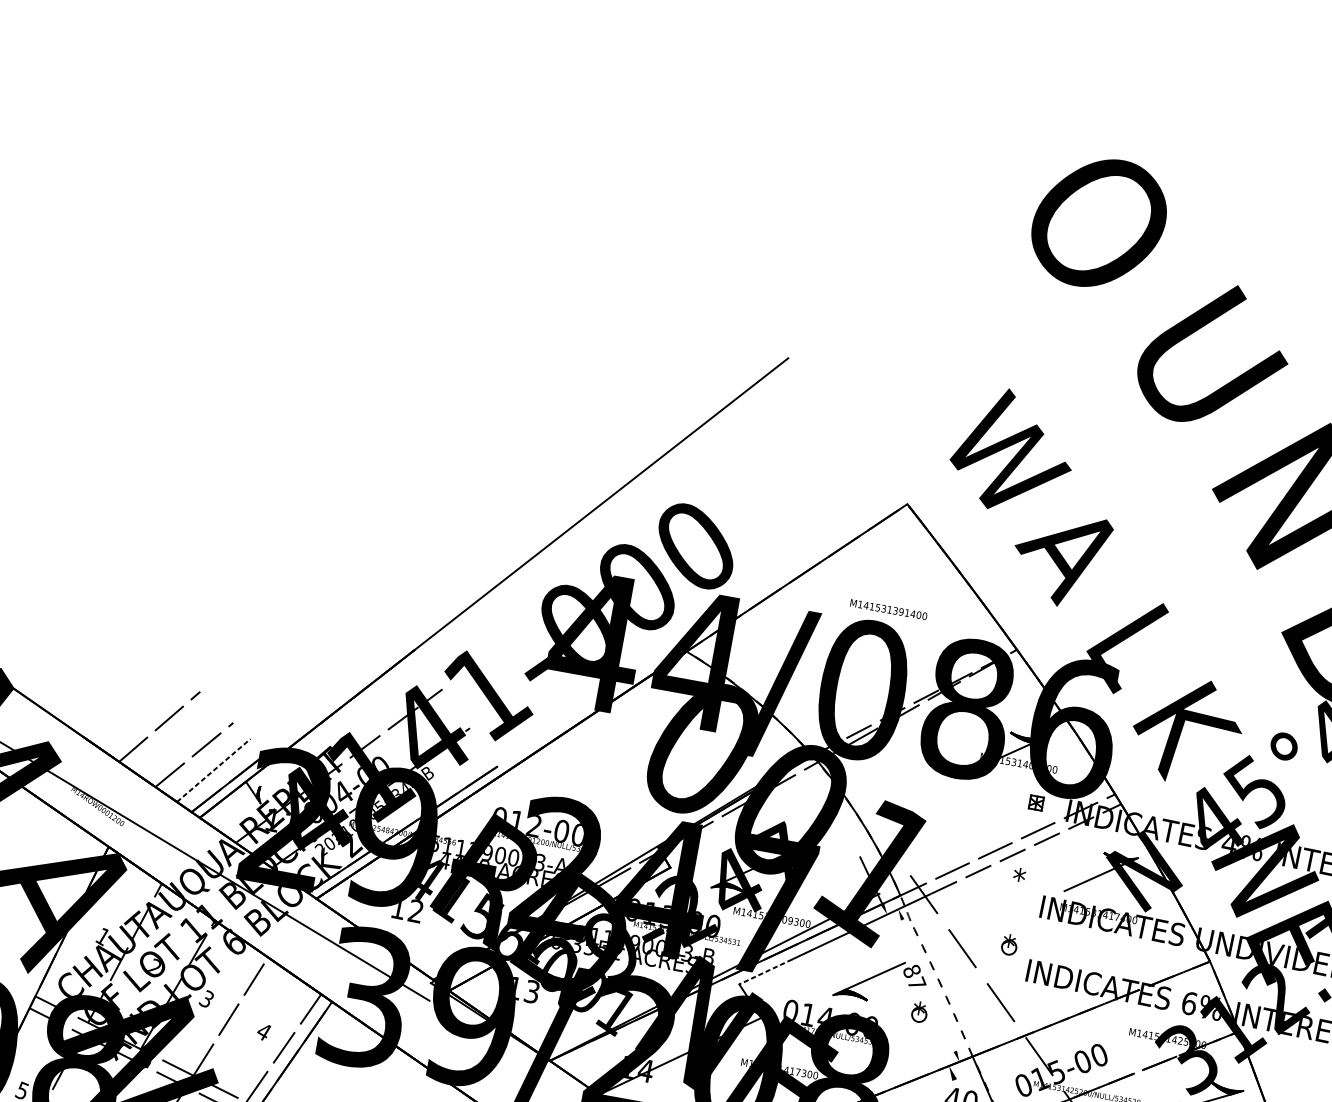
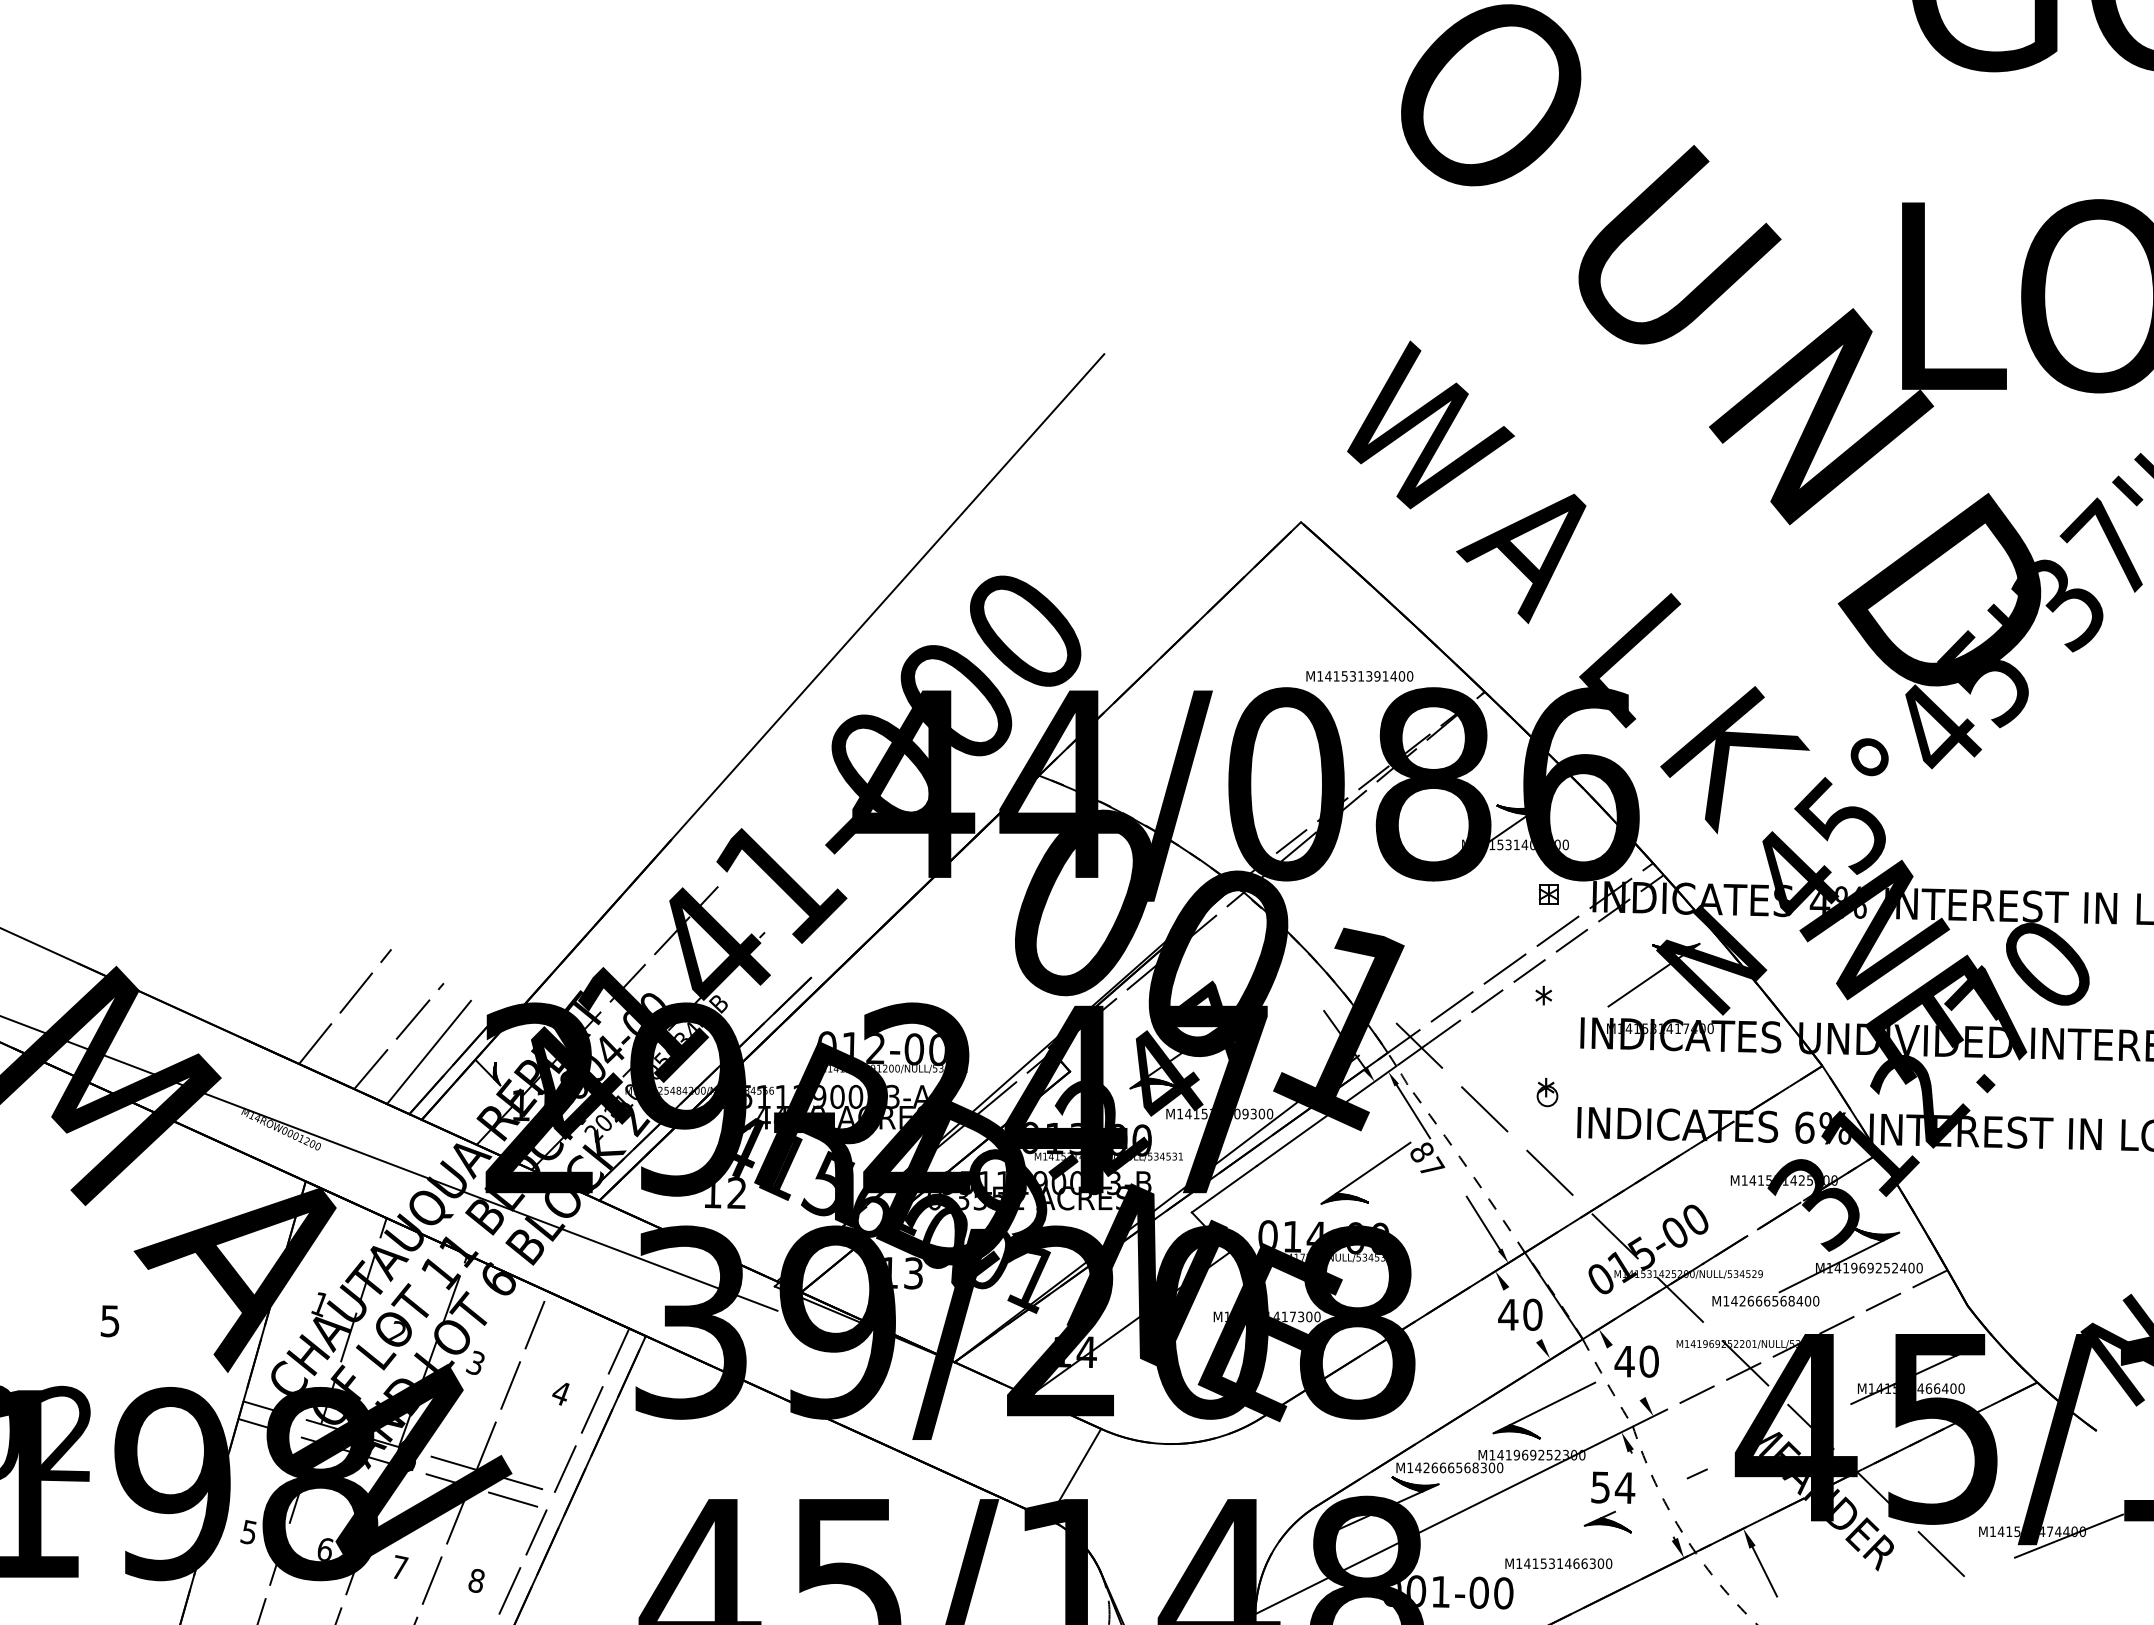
text: (888, 609) -> (1359, 676), moved
line: (214, 770) -> (429, 1052), dashed -> solid
line: (911, 940) -> (1413, 1111), added
line: (765, 972) -> (1224, 1189), dashed -> solid
part: (919, 1012) -> (1442, 1205), removed
line: (946, 1029) -> (1483, 1222), added

